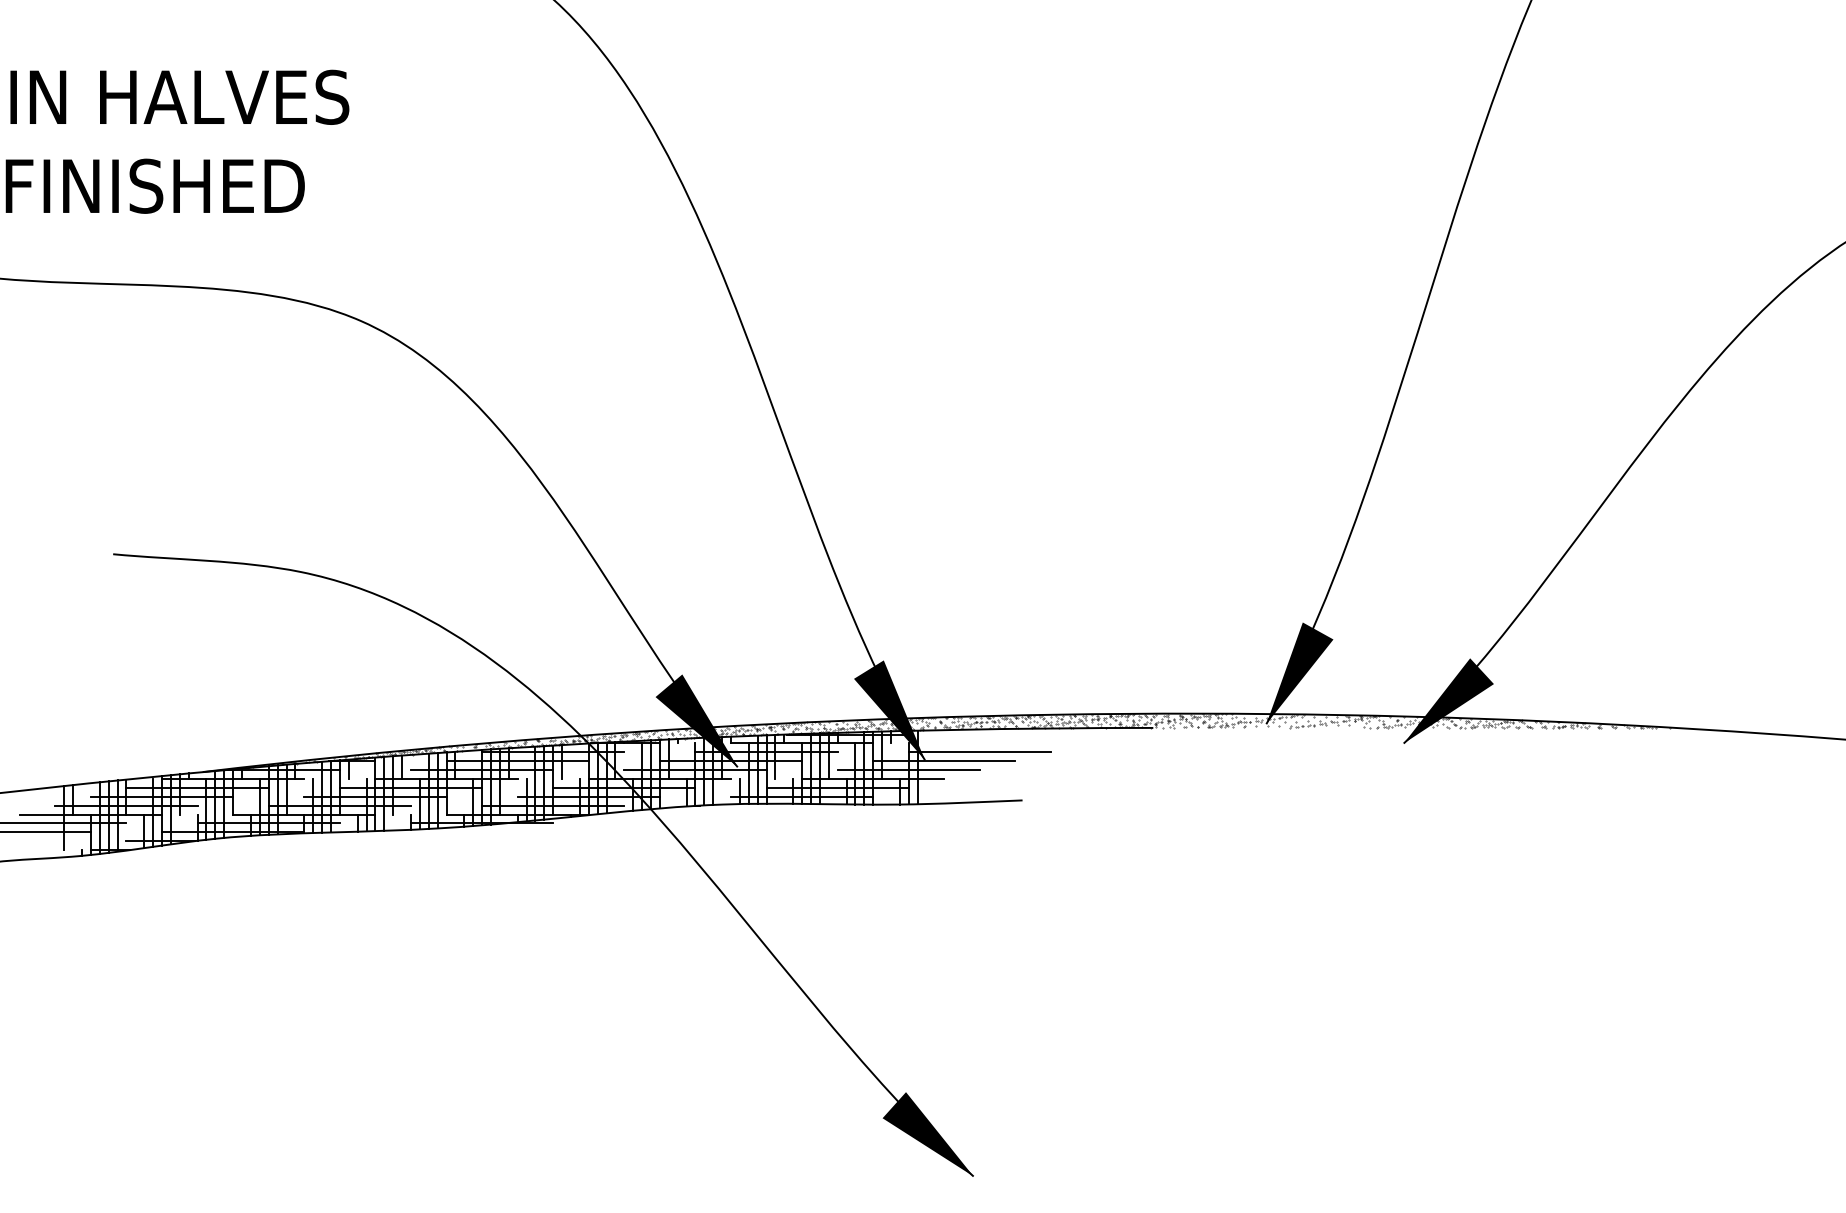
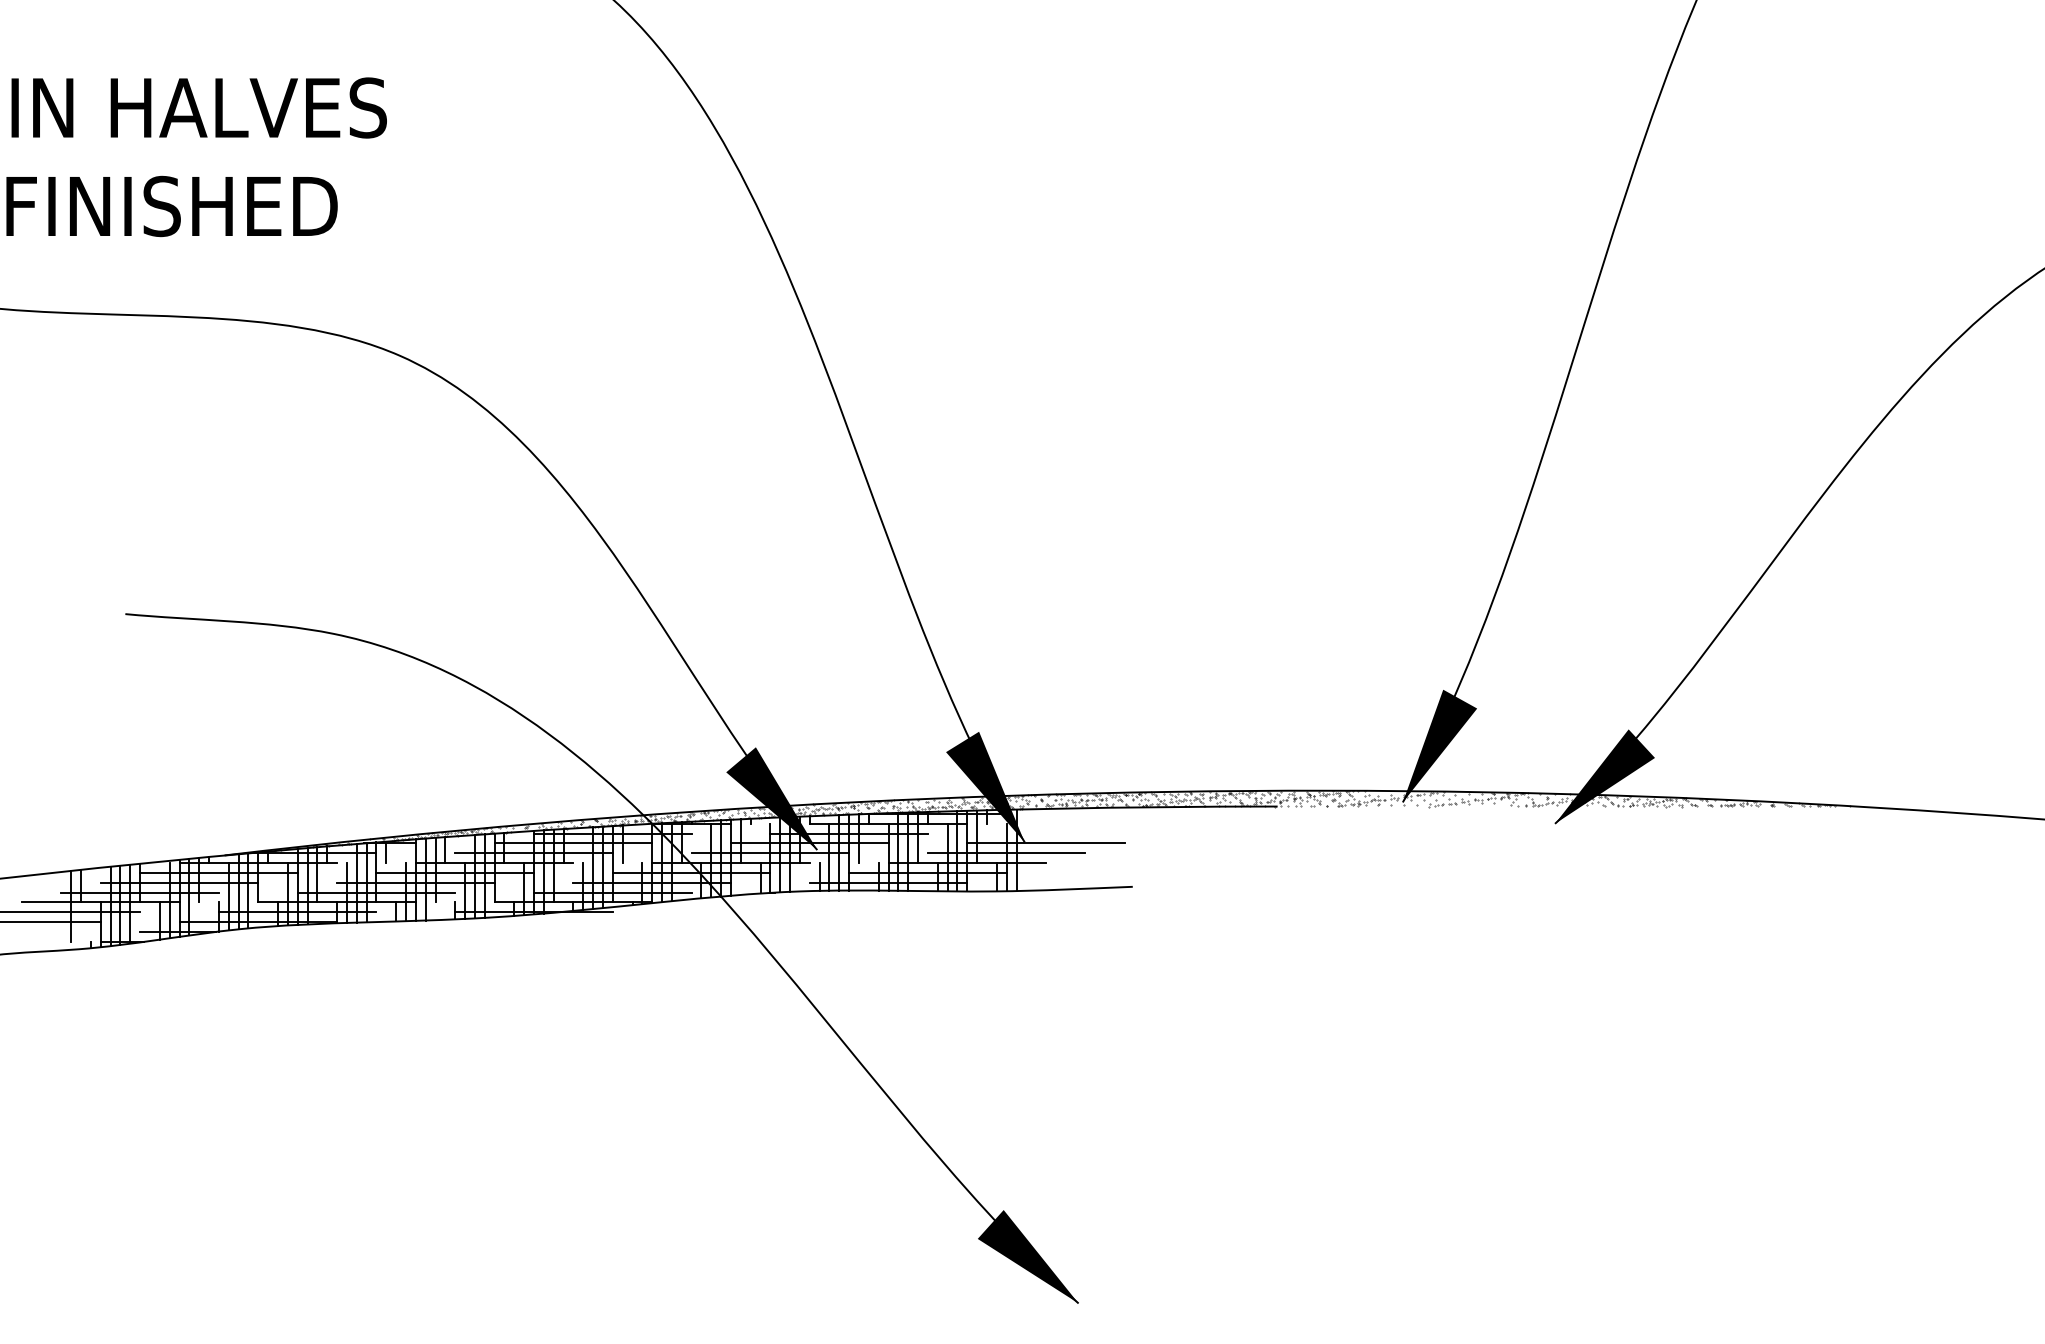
line: (979, 752) -> (1085, 833), removed

